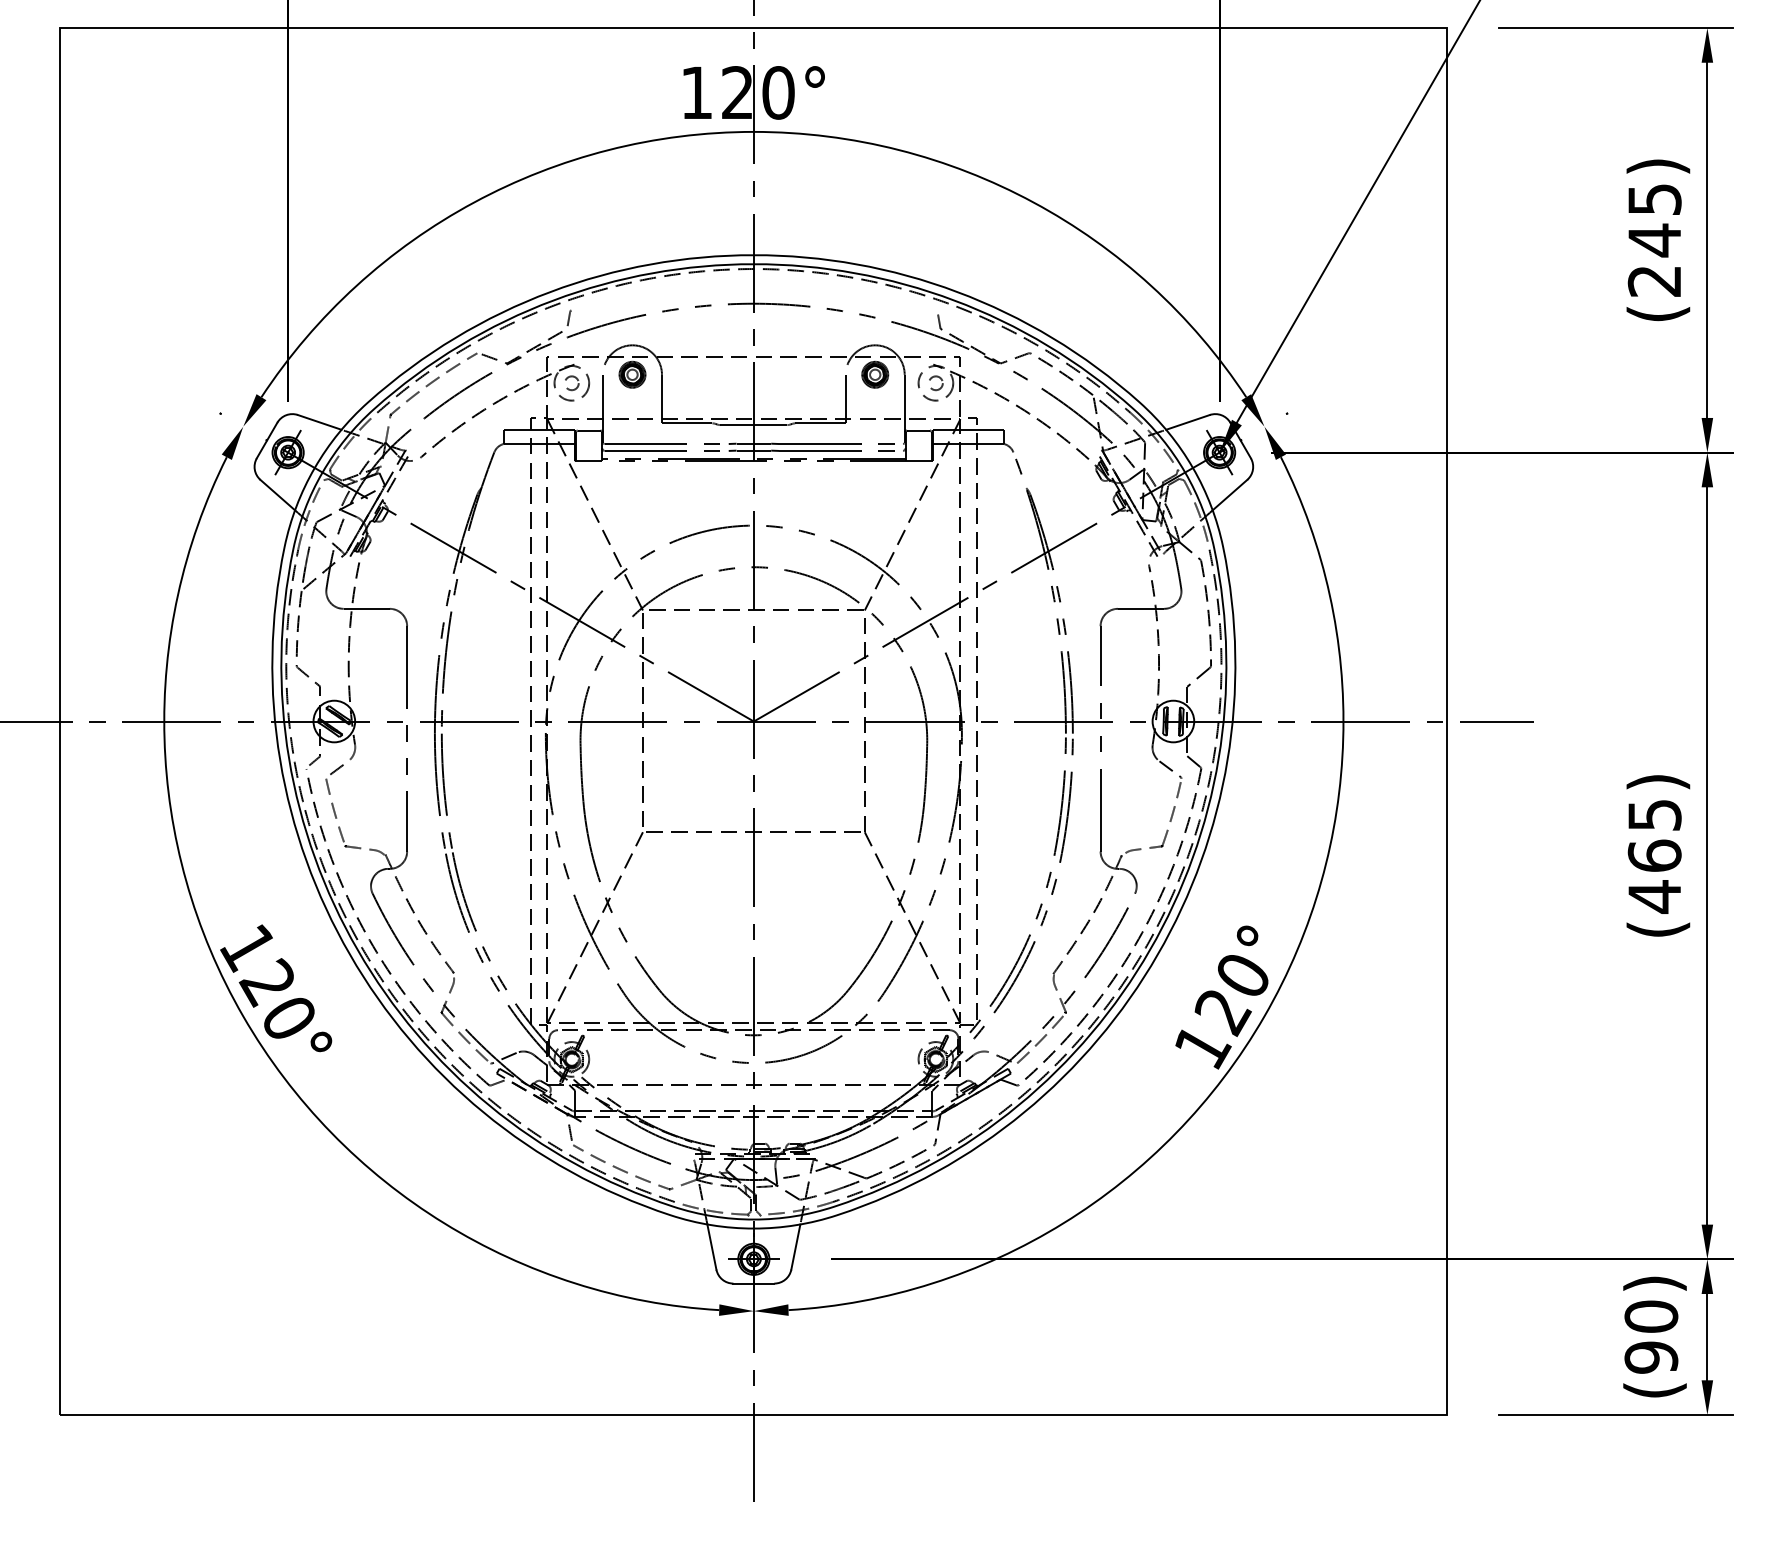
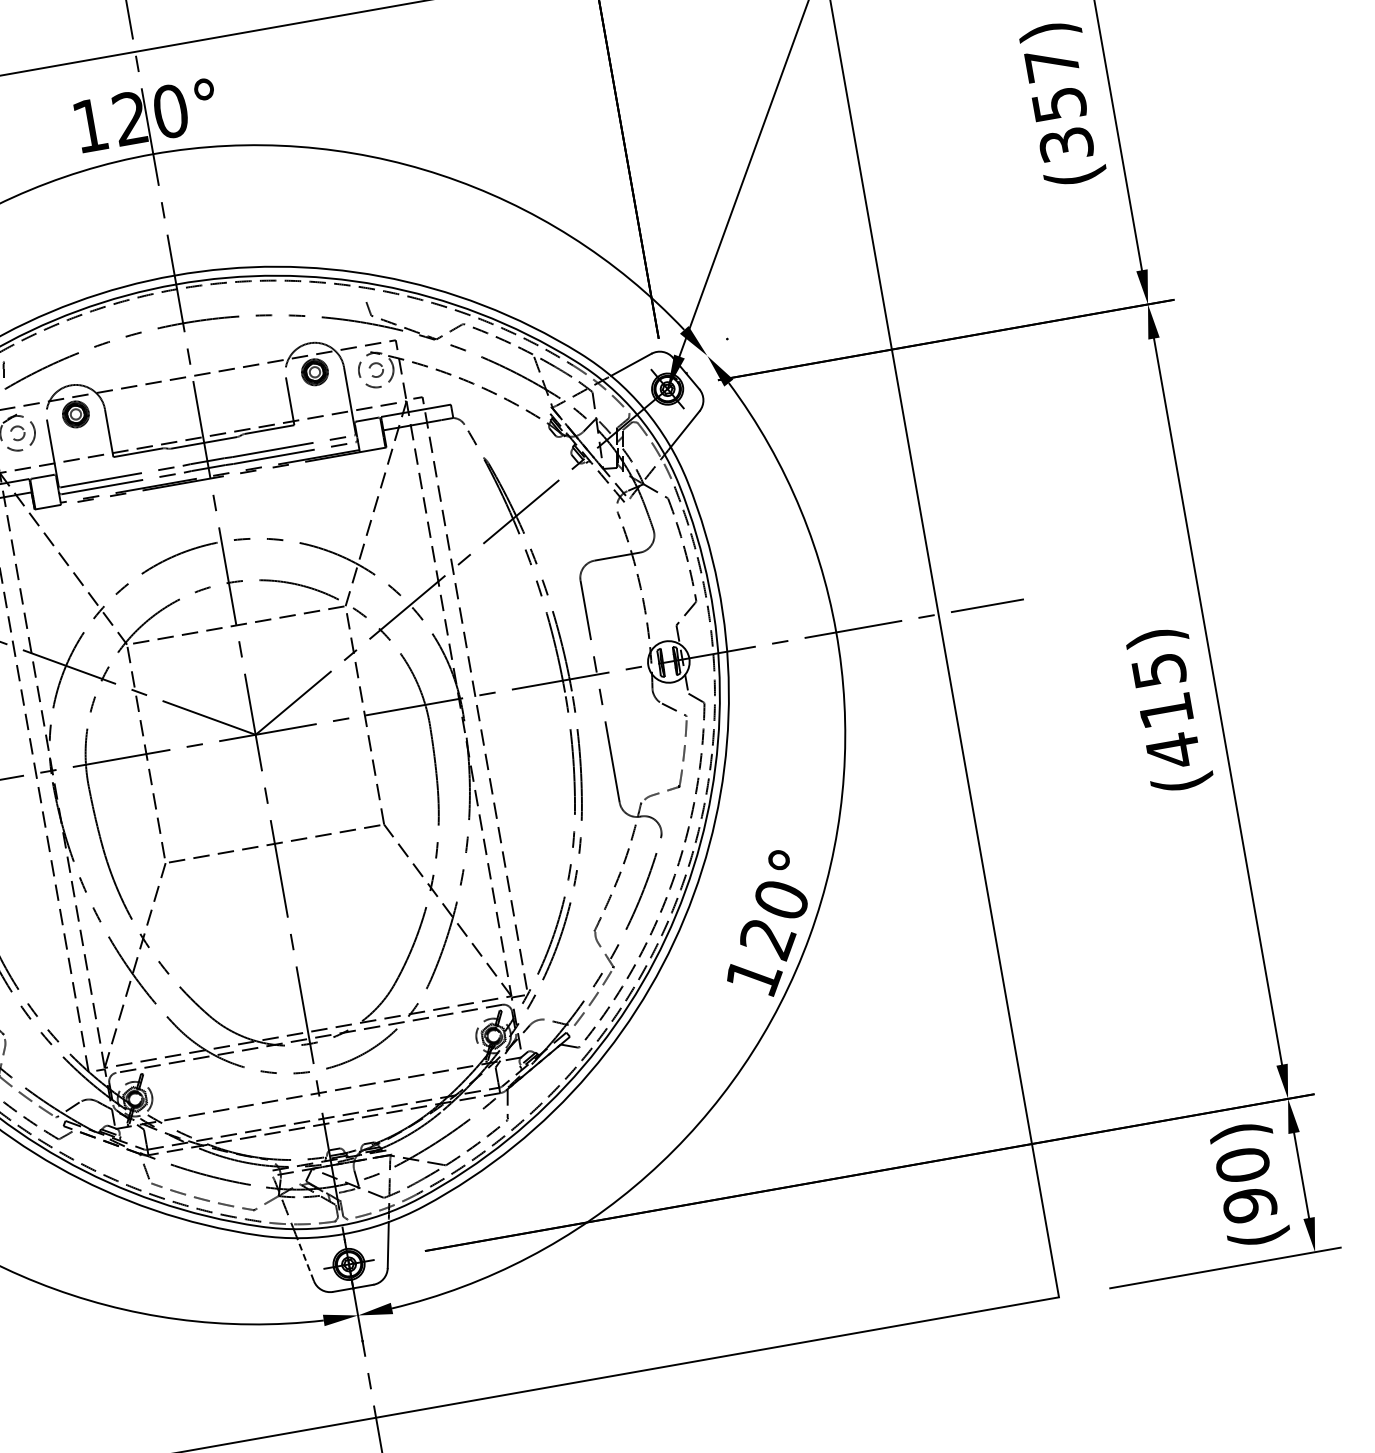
text: (1654, 240) -> (1059, 104), (245) -> (357)
text: (1654, 855) -> (1165, 710), (465) -> (415)
line: (711, 1246) -> (305, 1259), solid -> dashed

